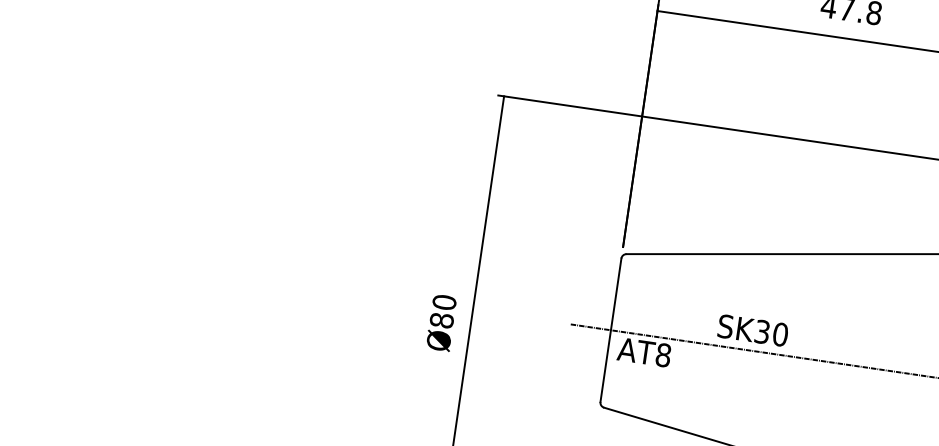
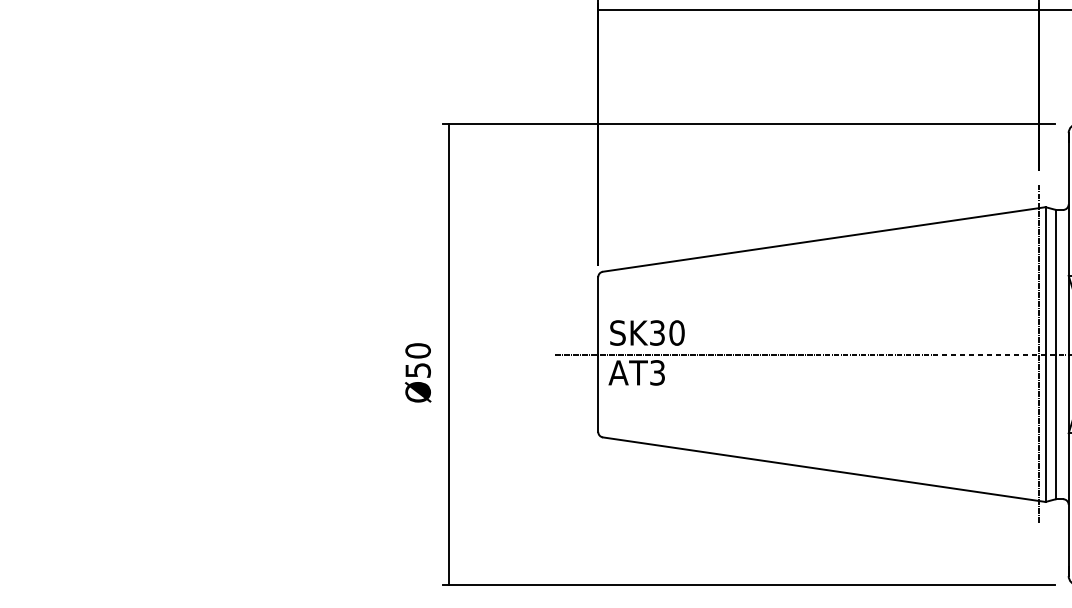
text: (441, 320) -> (417, 370), Ø80 -> Ø50
text: (753, 330) -> (647, 332), moved
text: (663, 354) -> (657, 372), AT8 -> AT3

